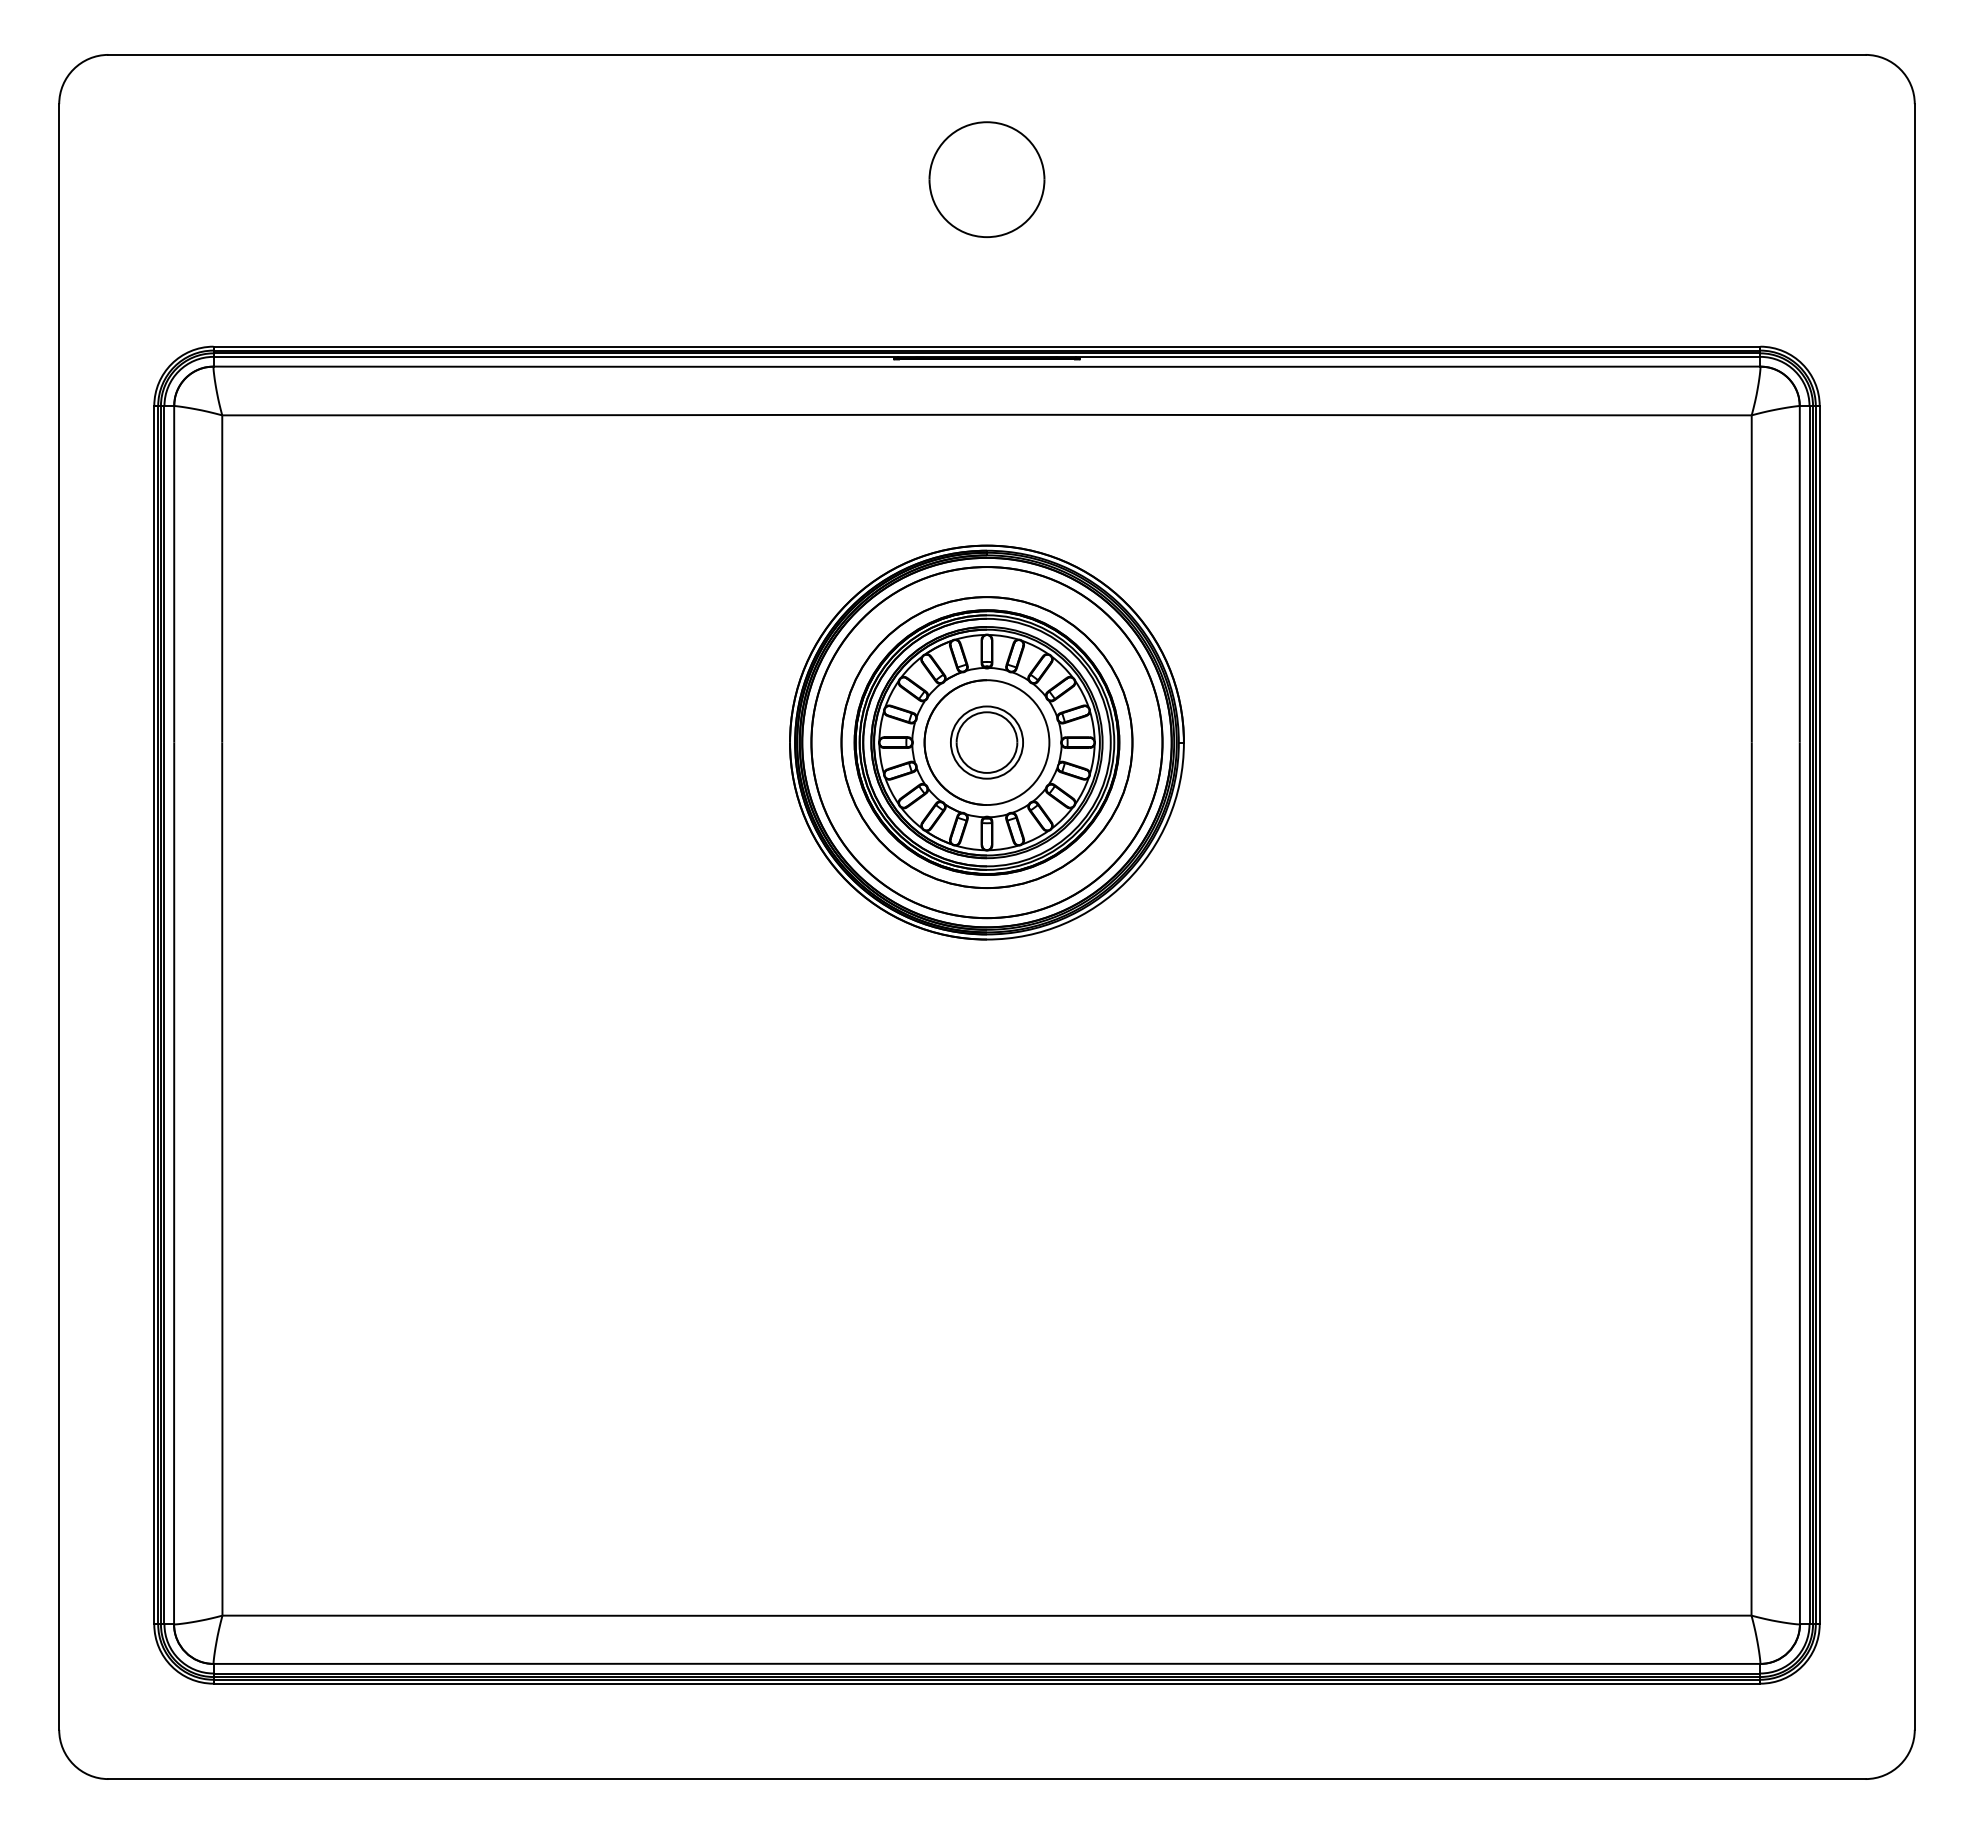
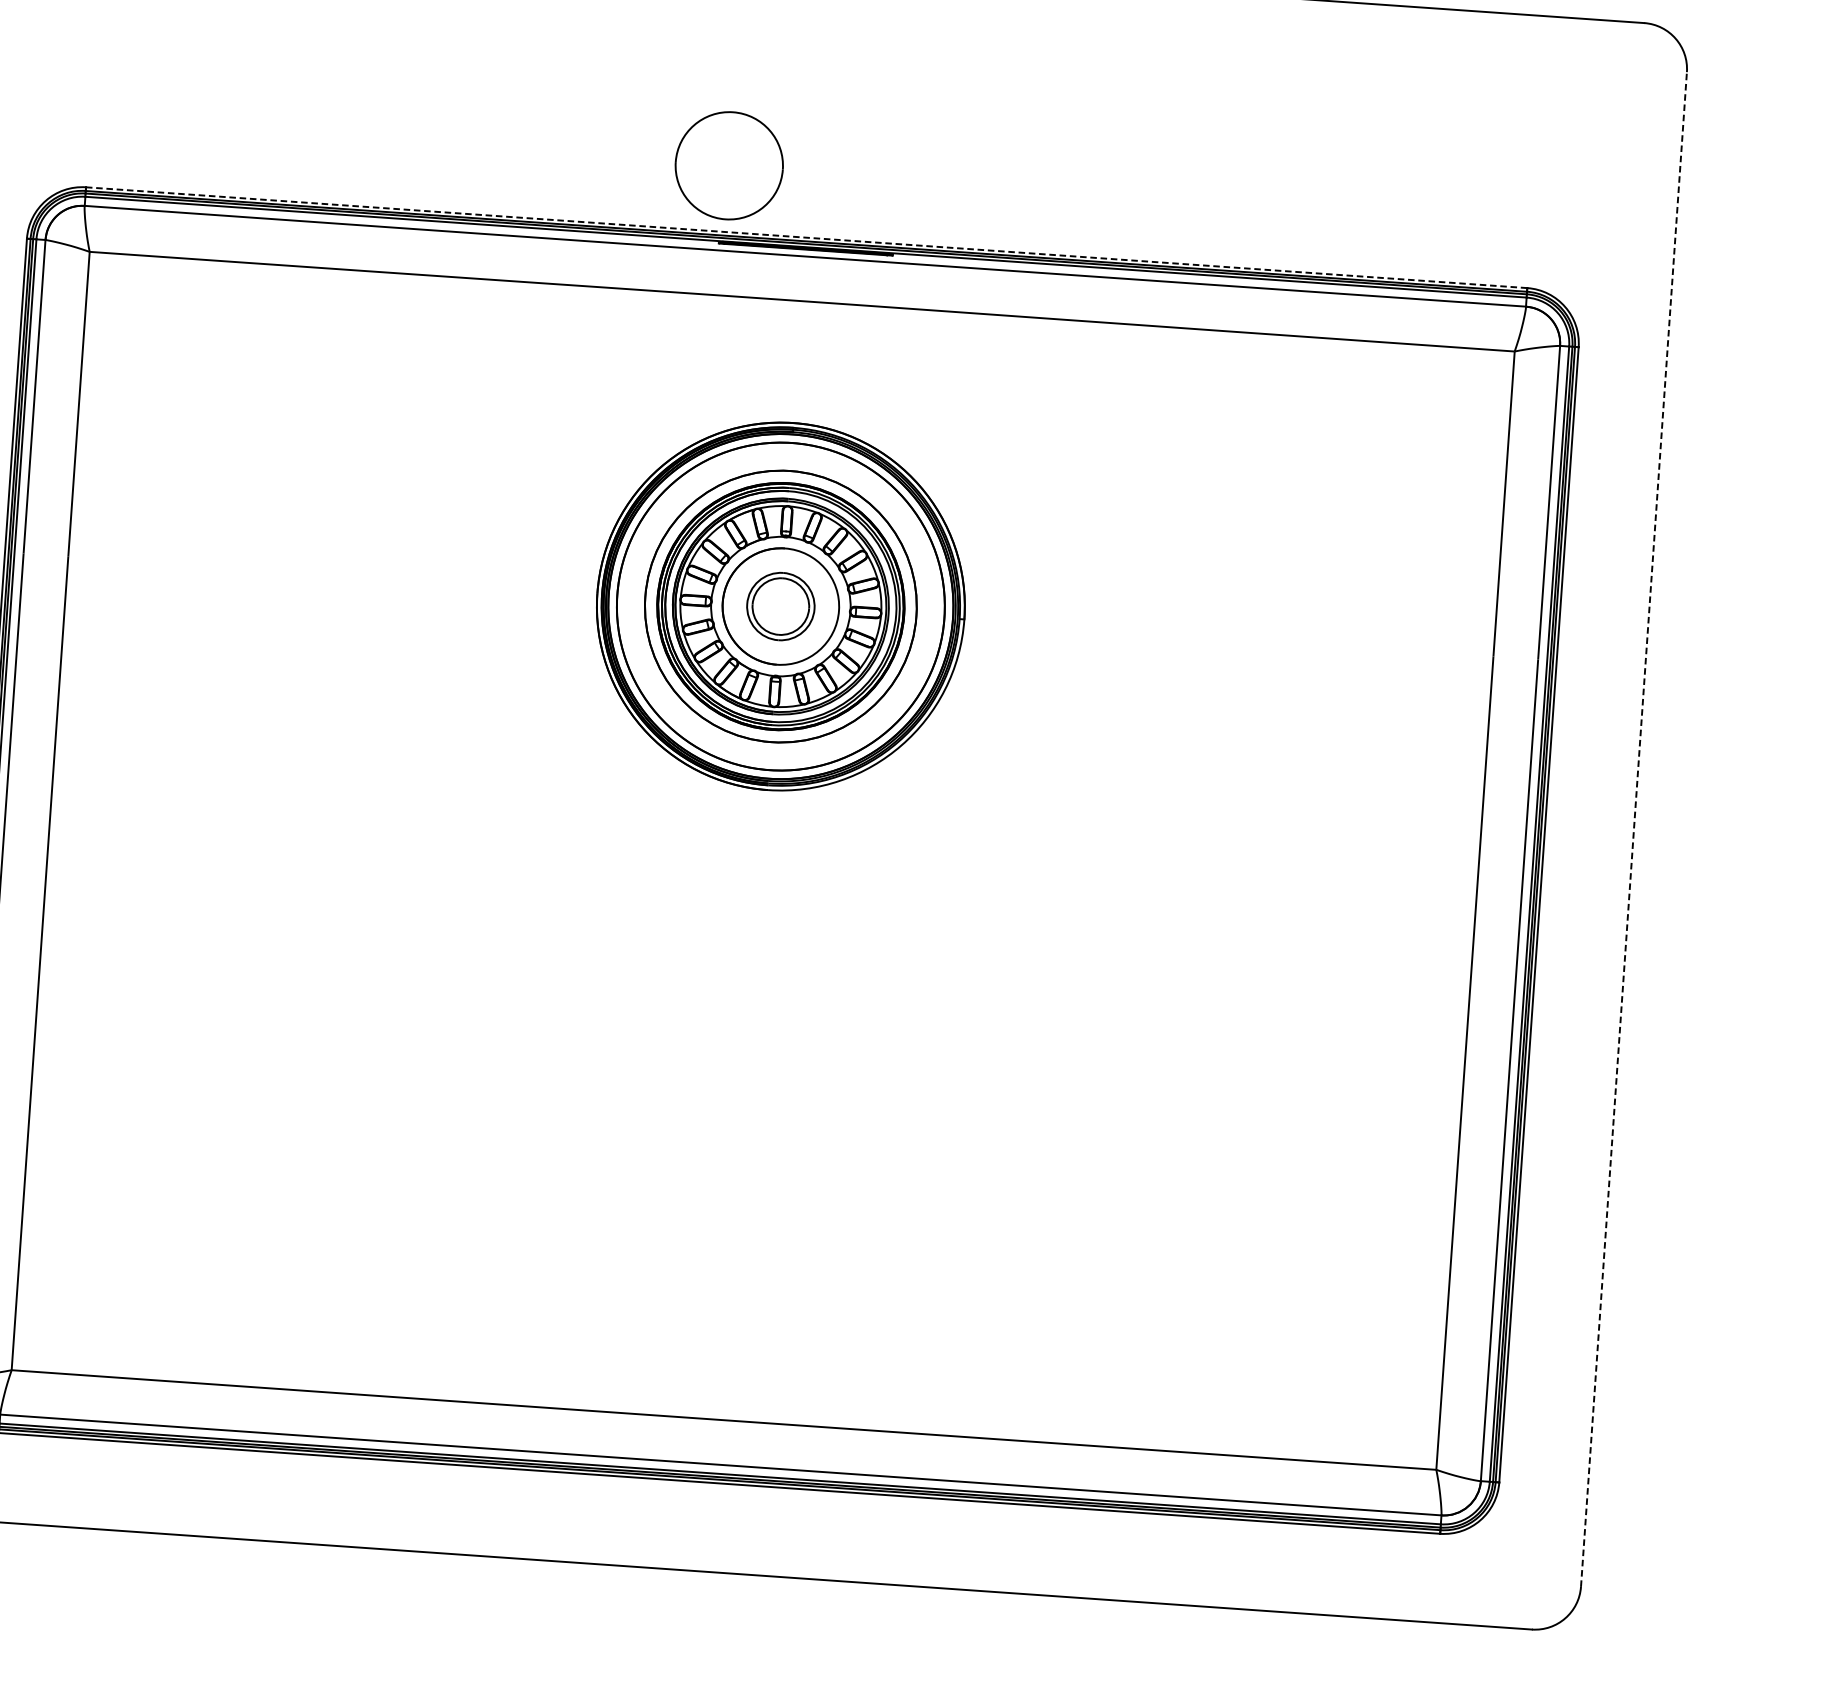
part: (986, 179) -> (728, 165), moved
line: (986, 346) -> (806, 237), solid -> dashed
line: (1914, 916) -> (1633, 829), solid -> dashed

